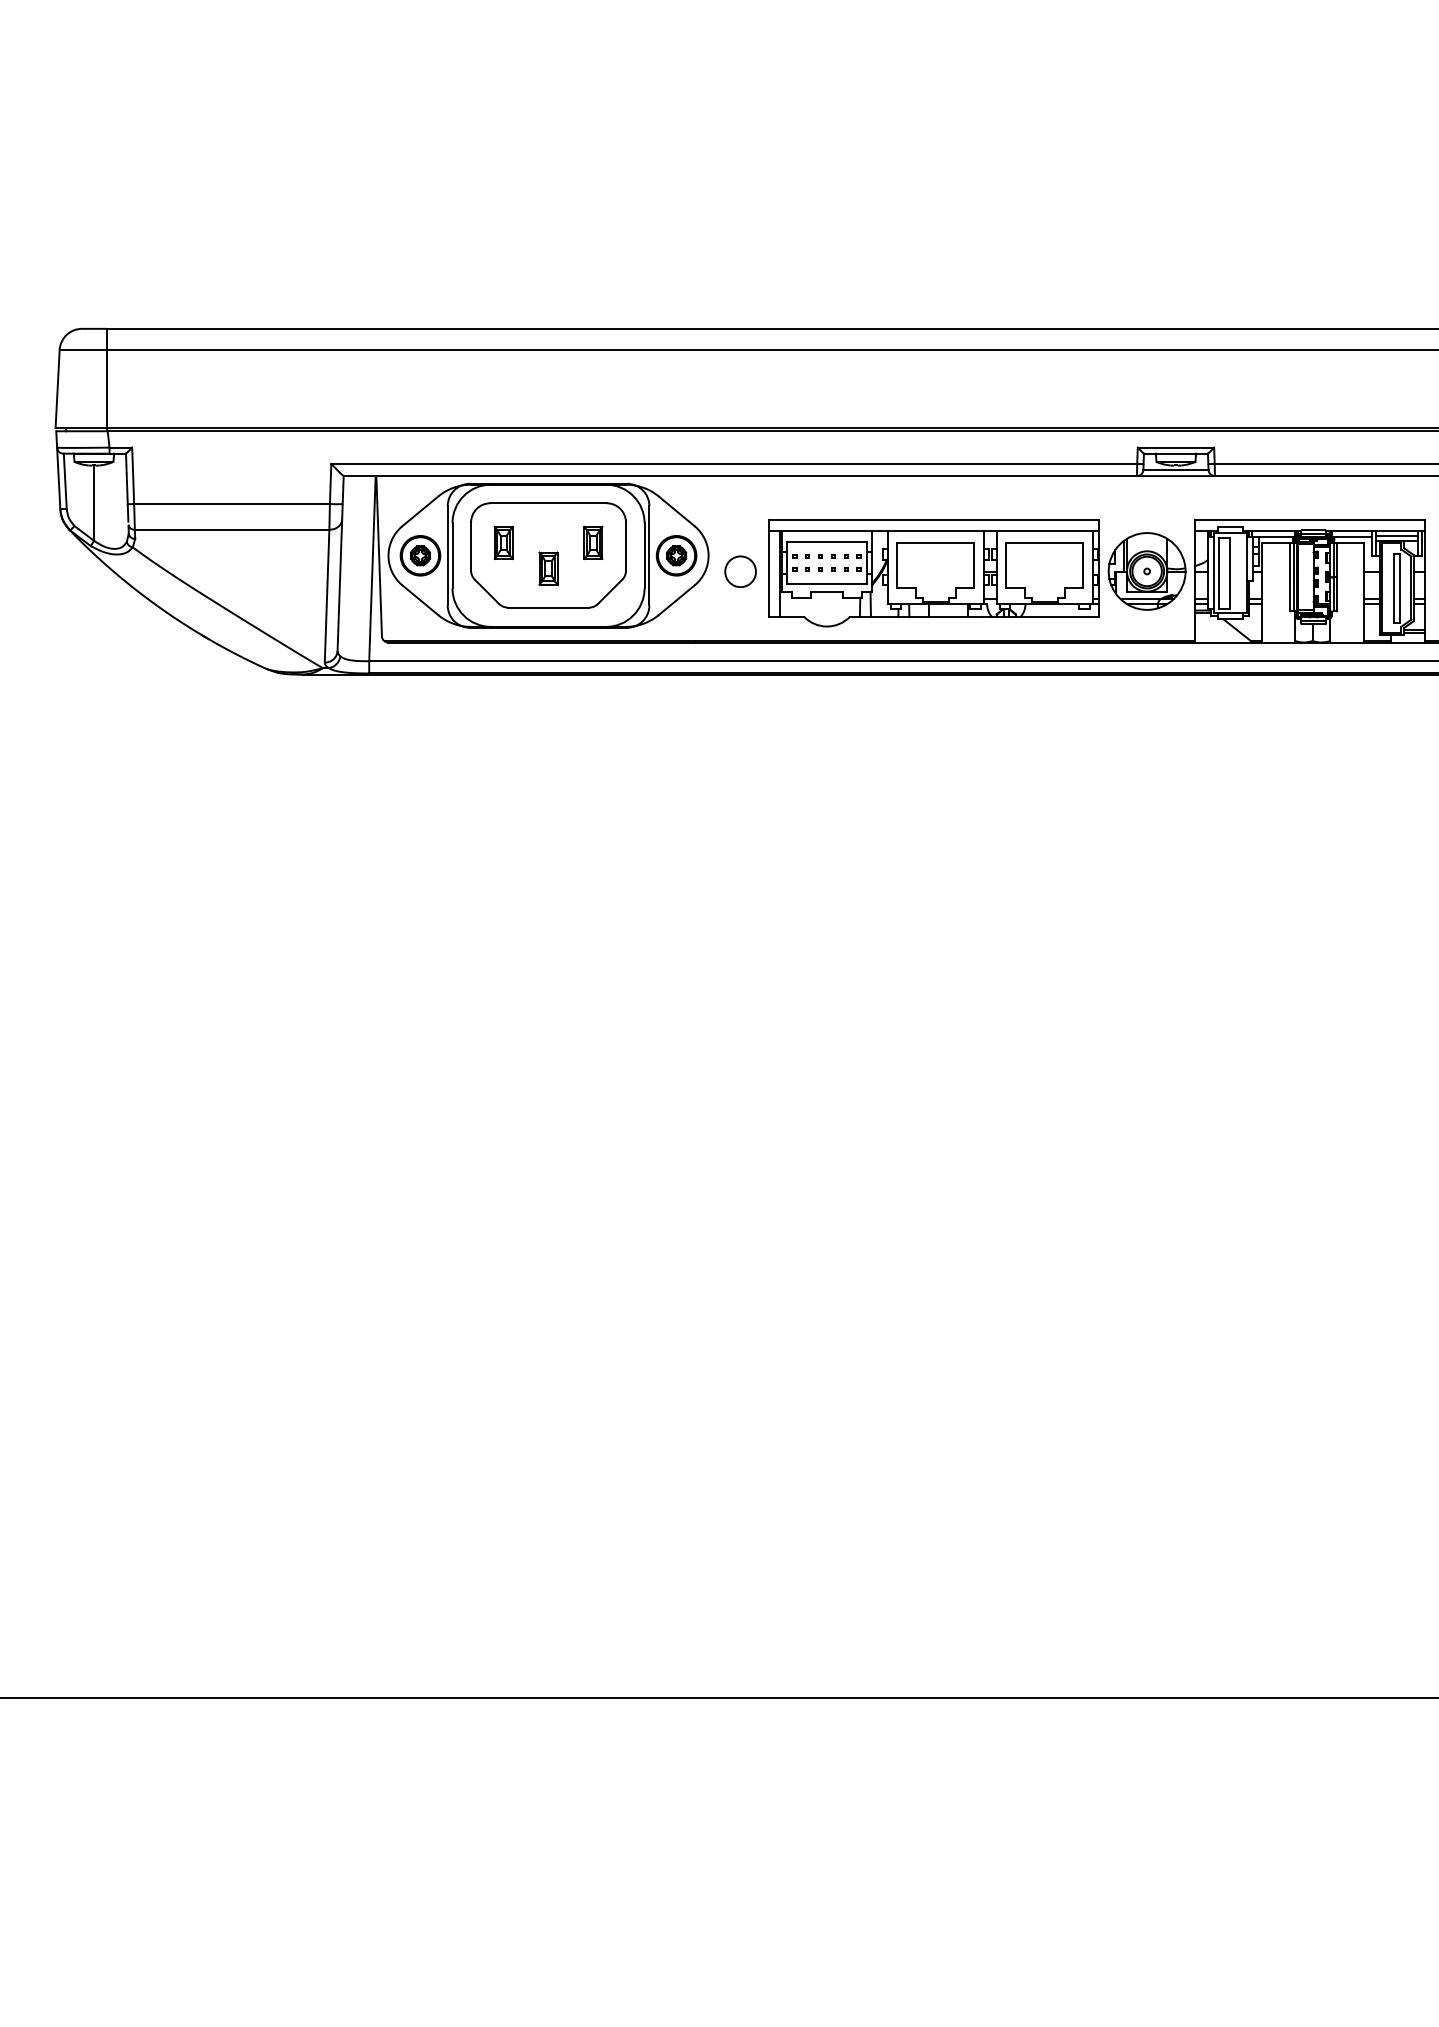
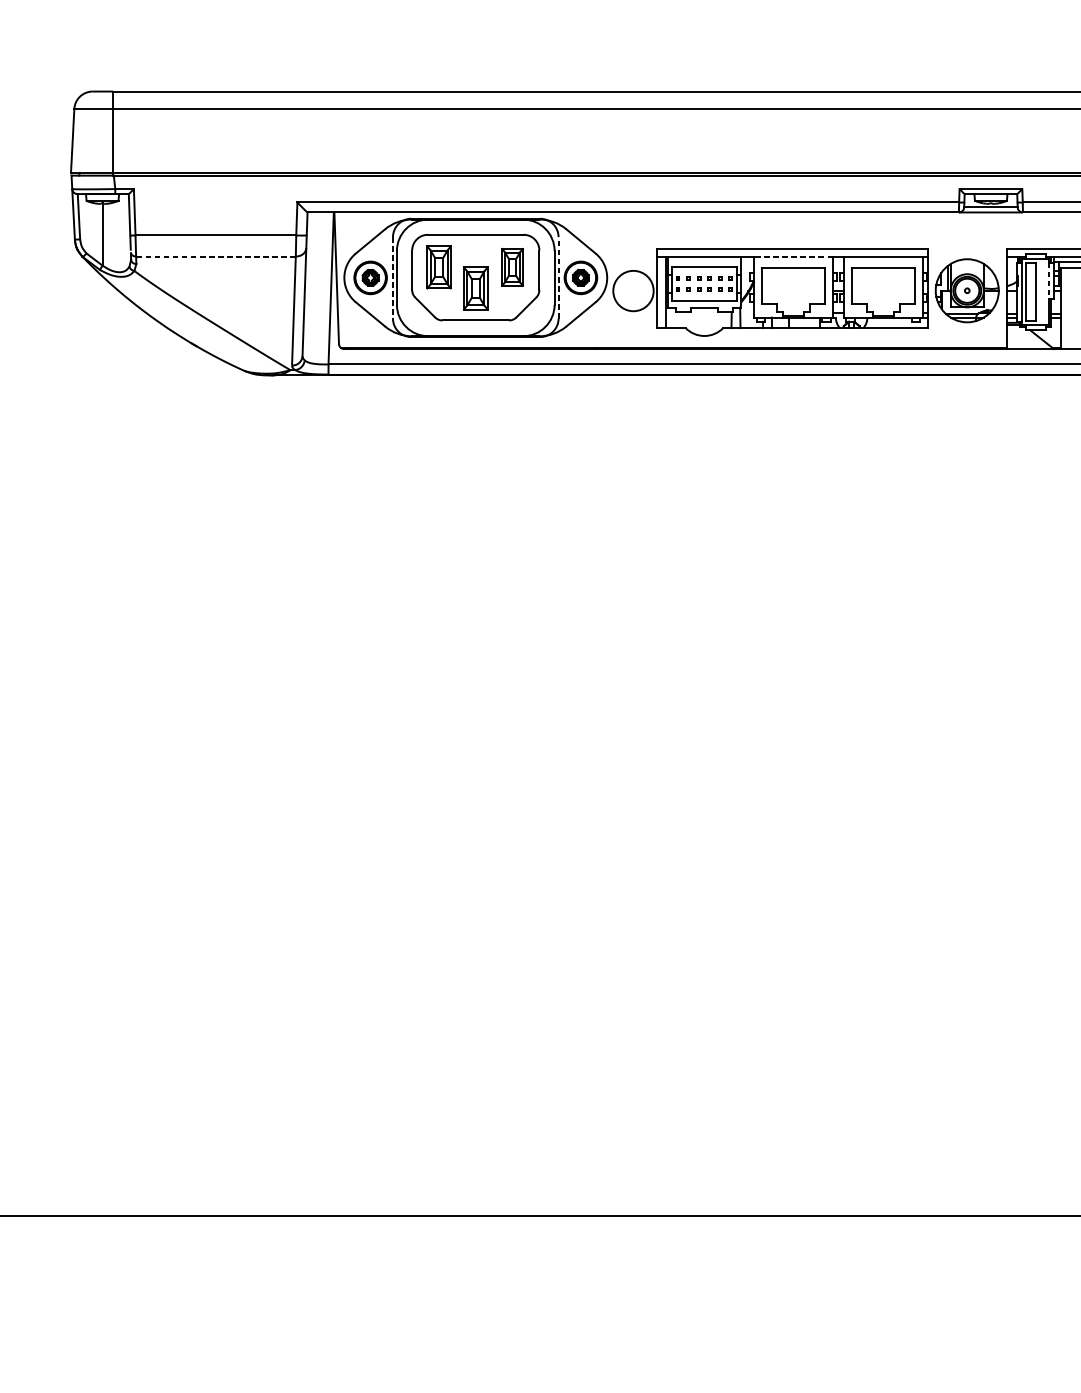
line: (231, 529) -> (215, 256), solid -> dashed
line: (935, 530) -> (793, 257), solid -> dashed
part: (503, 542) -> (438, 266), size x1.6
part: (593, 542) -> (512, 266), size x1.4
line: (447, 555) -> (392, 277), solid -> dashed
line: (649, 555) -> (558, 277), solid -> dashed
line: (1246, 559) -> (1048, 280), solid -> dashed
part: (548, 568) -> (475, 288), size x1.6
circle: (740, 571) -> (633, 290), size x1.6

